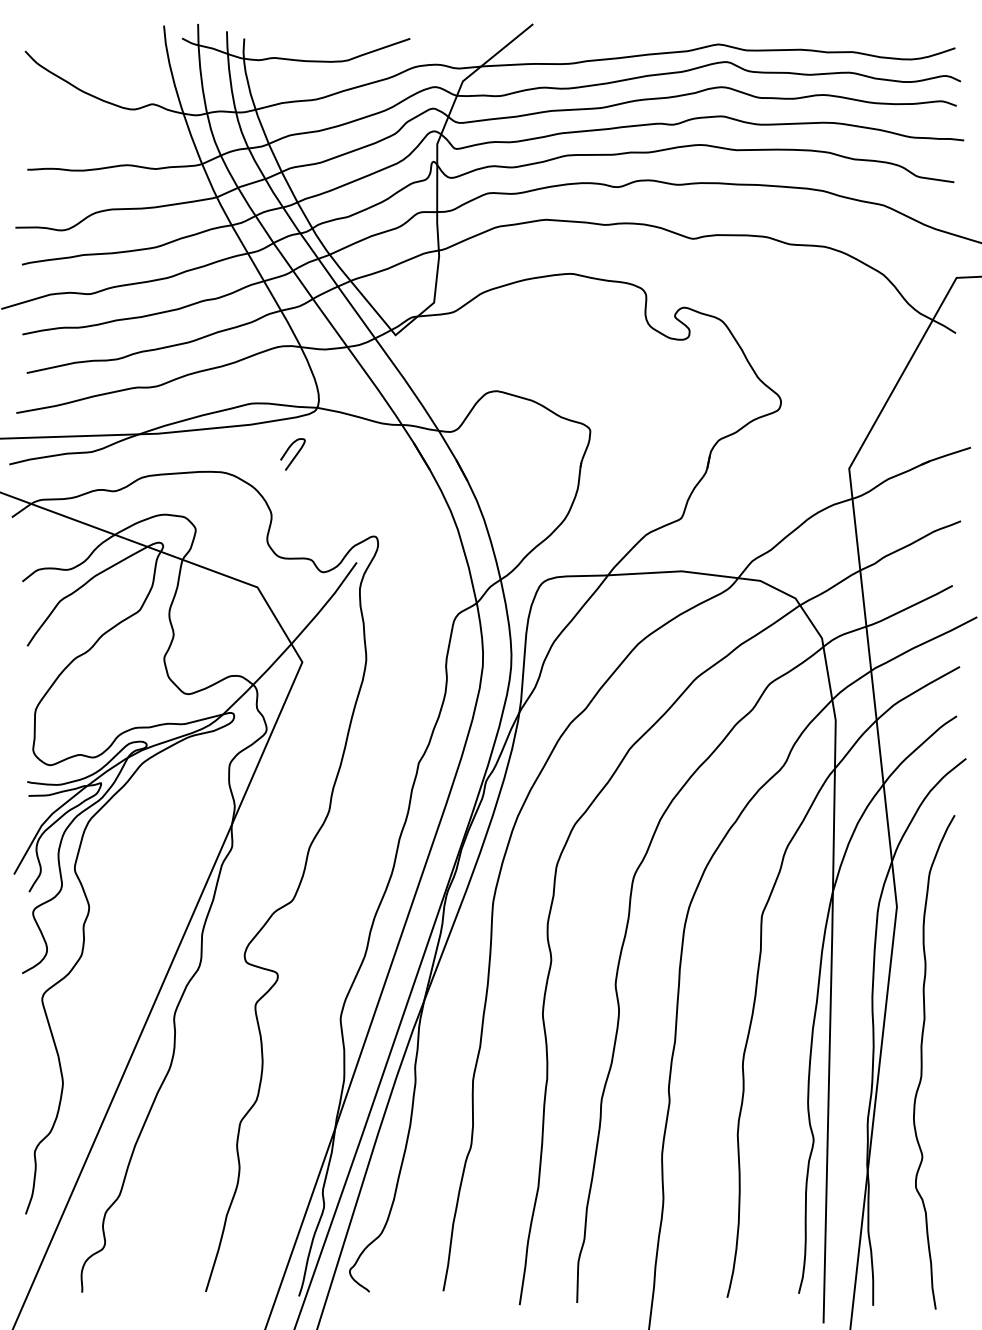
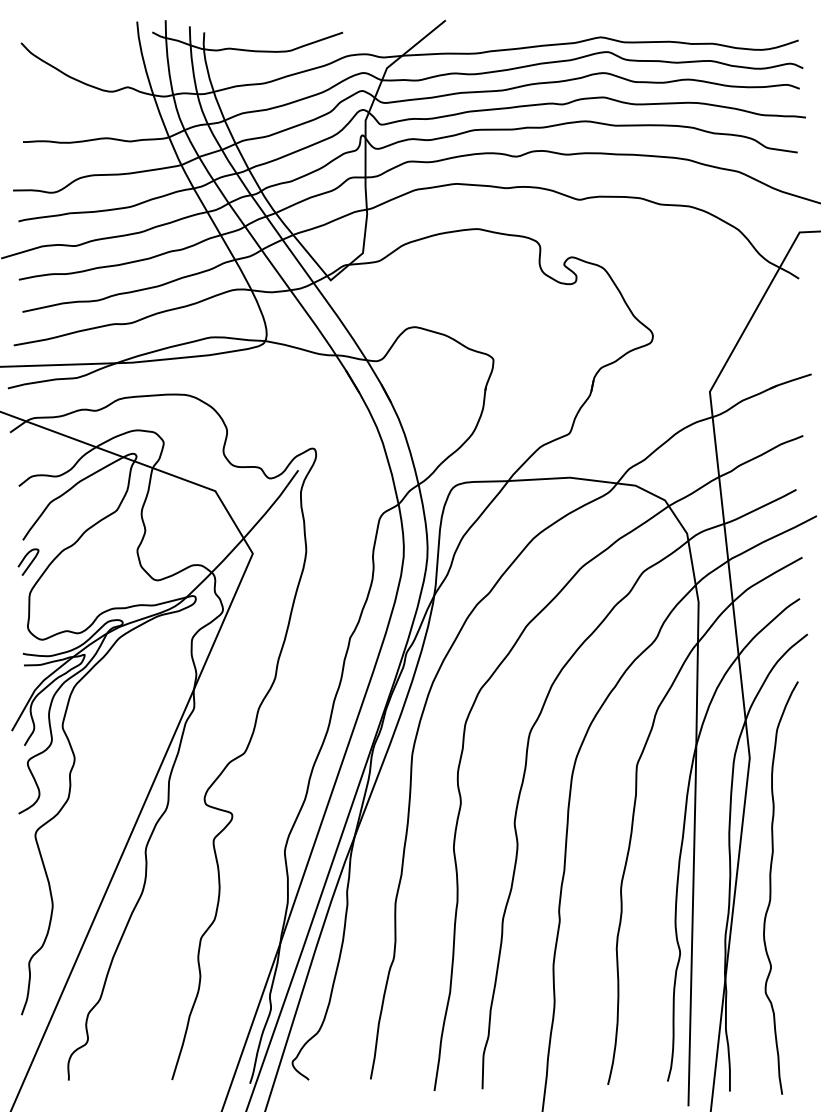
curve: (294, 456) -> (29, 563), moved

